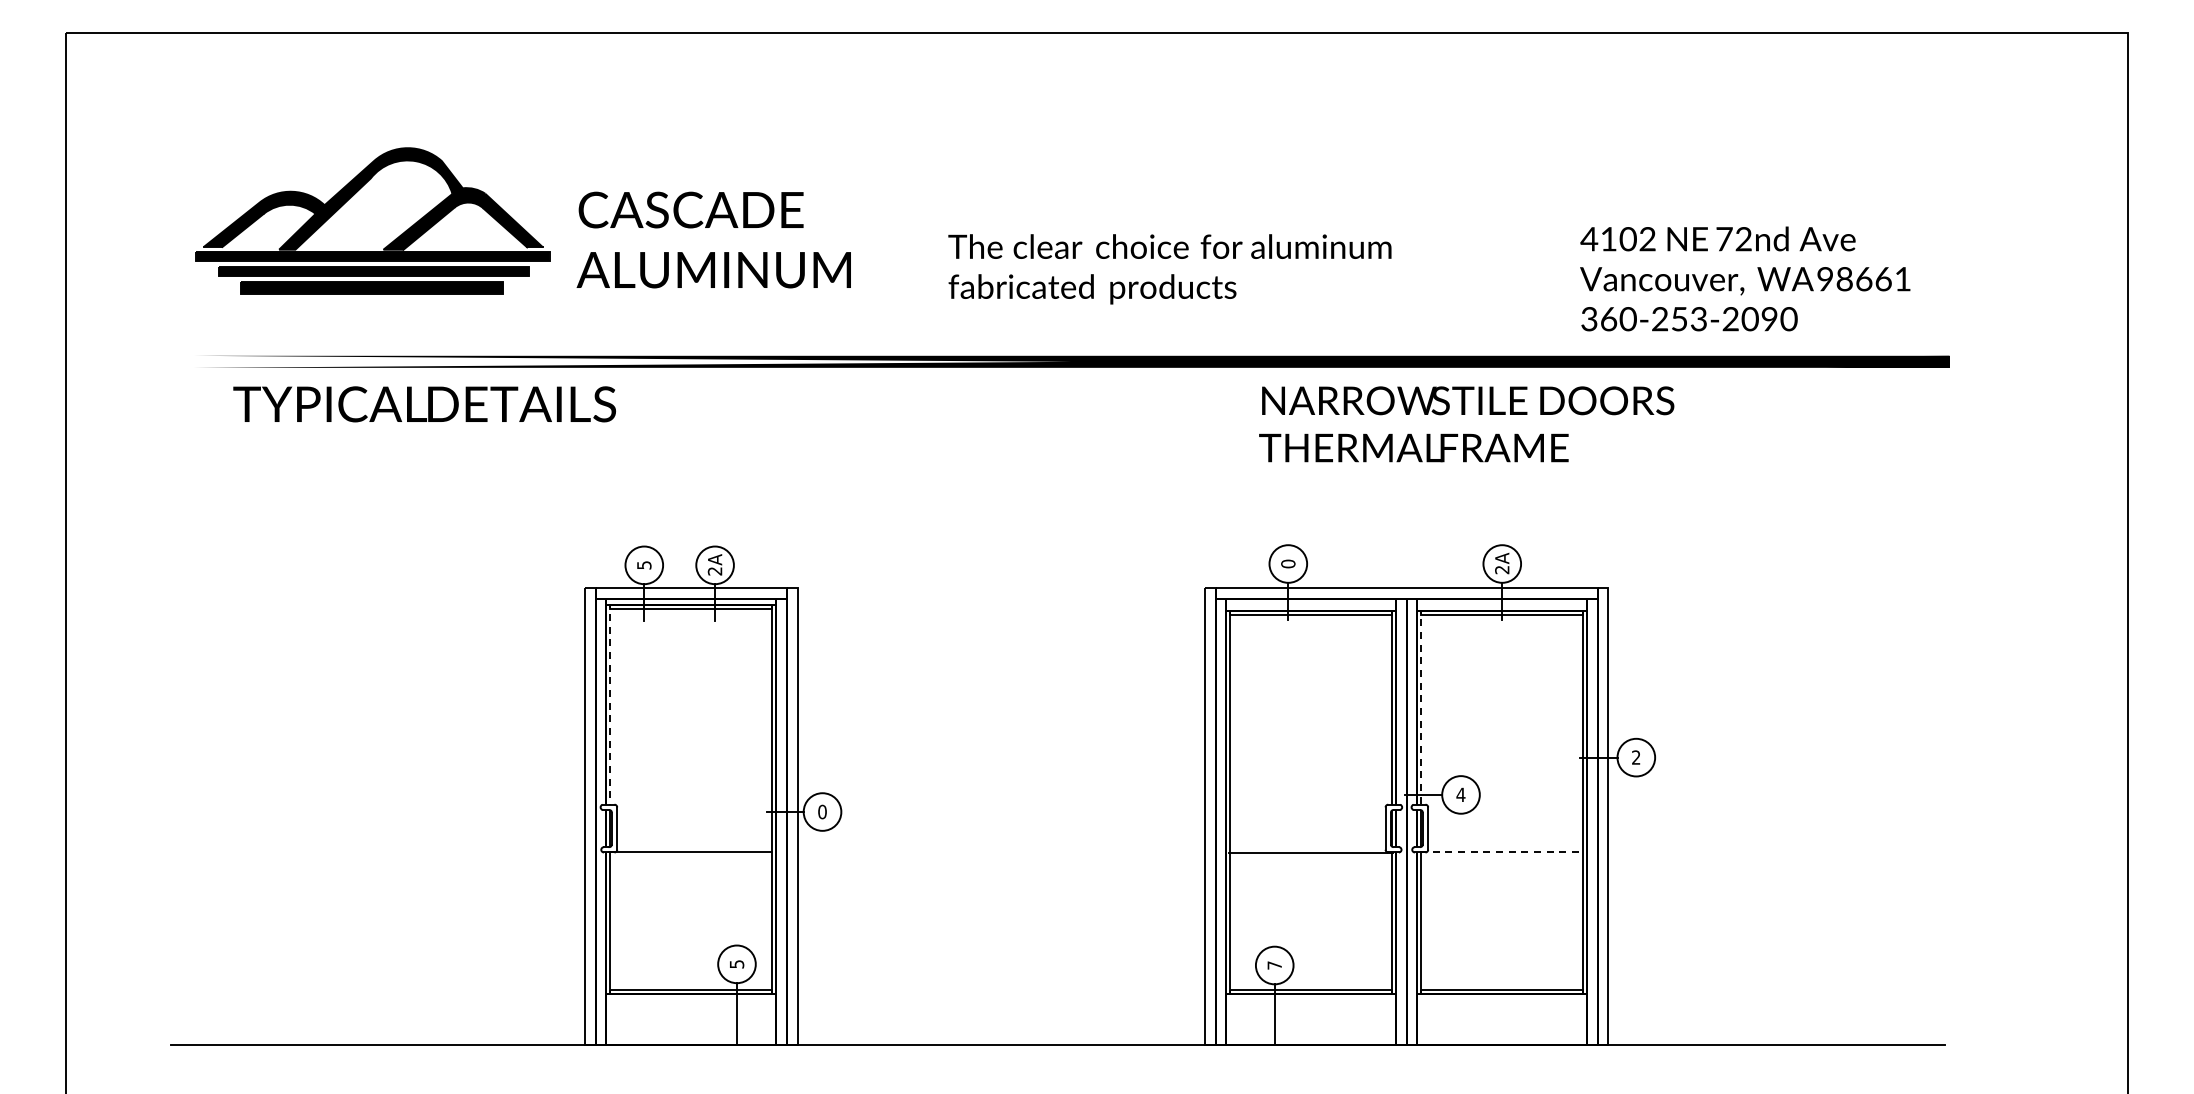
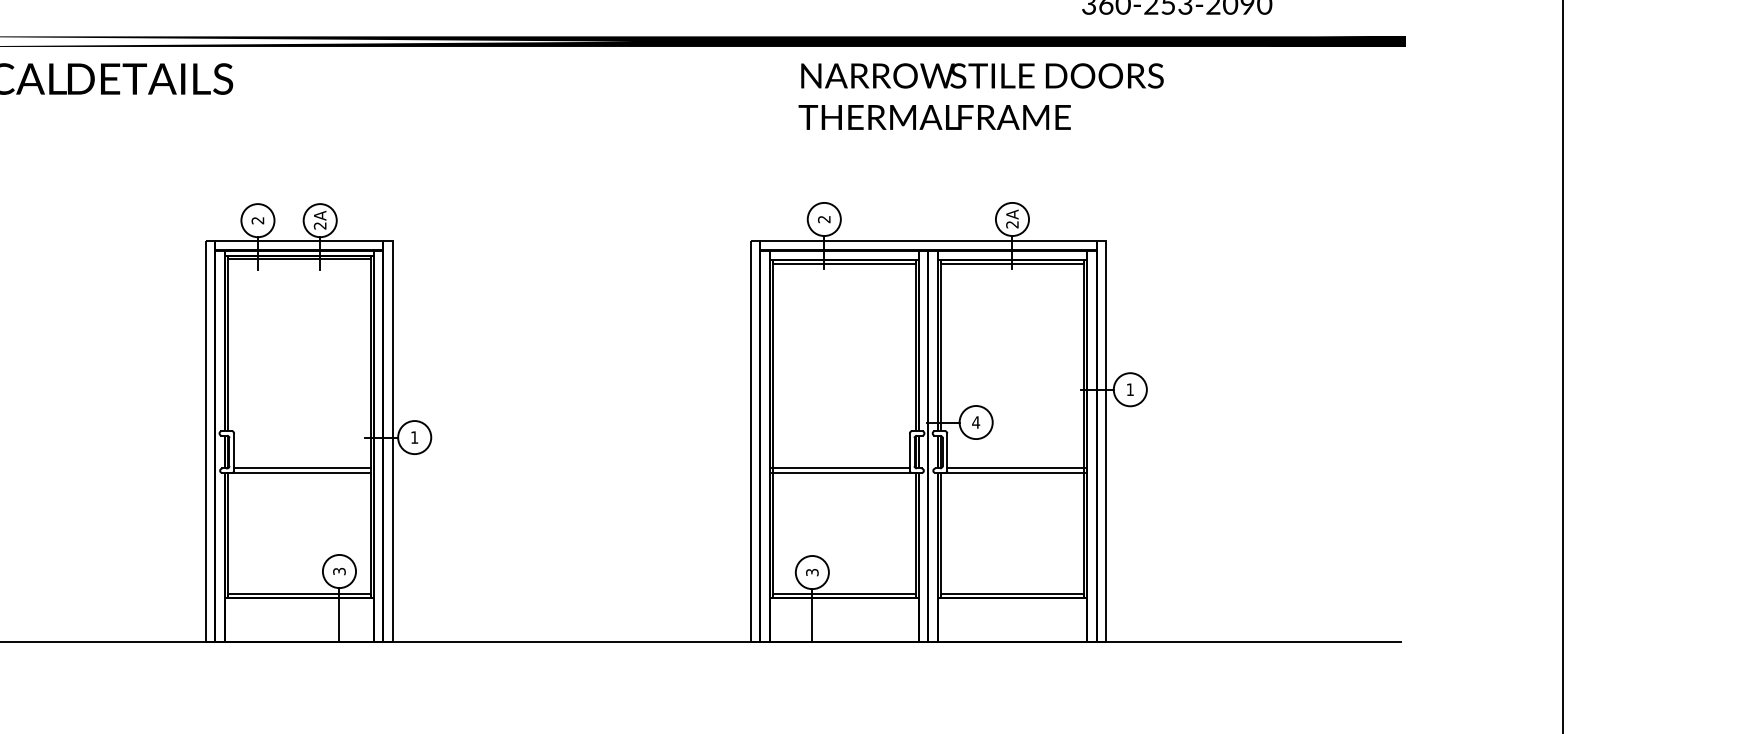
text: (1288, 563) -> (824, 219), 0 -> 2
text: (644, 565) -> (258, 220), 5 -> 2
line: (610, 703) -> (228, 342), dashed -> solid
line: (1421, 705) -> (941, 343), dashed -> solid
text: (1636, 757) -> (1130, 389), 2 -> 1
text: (822, 811) -> (414, 437), 0 -> 1
line: (694, 846) -> (302, 467), added
line: (1506, 846) -> (1016, 467), added
line: (1306, 847) -> (840, 468), added
line: (1502, 852) -> (1012, 473), dashed -> solid
text: (736, 964) -> (339, 571), 5 -> 3
text: (1274, 965) -> (812, 572), 7 -> 3

